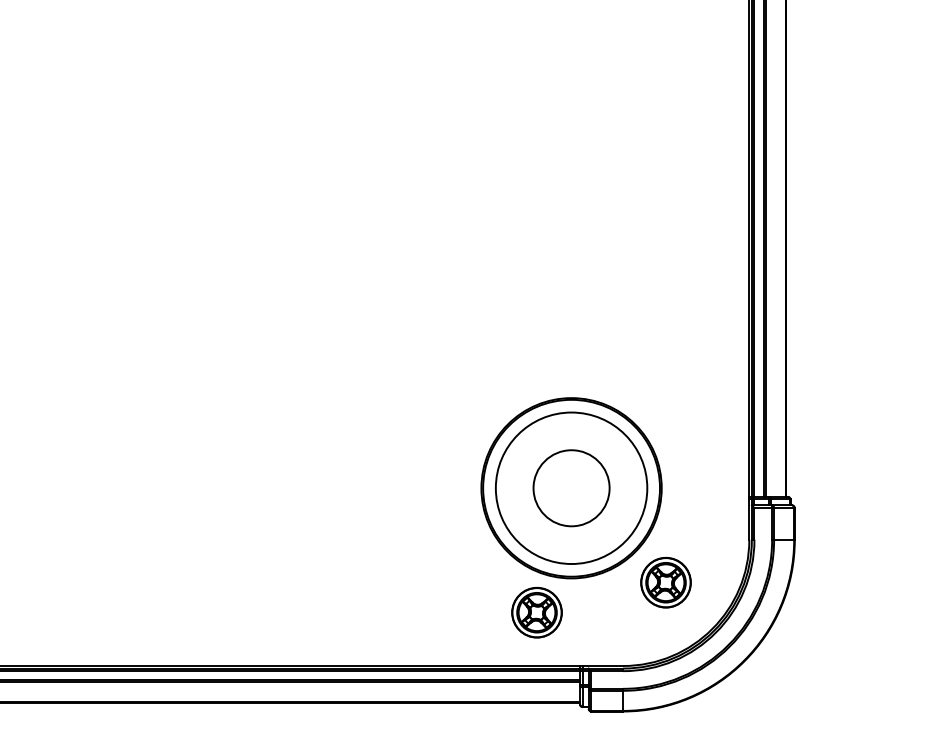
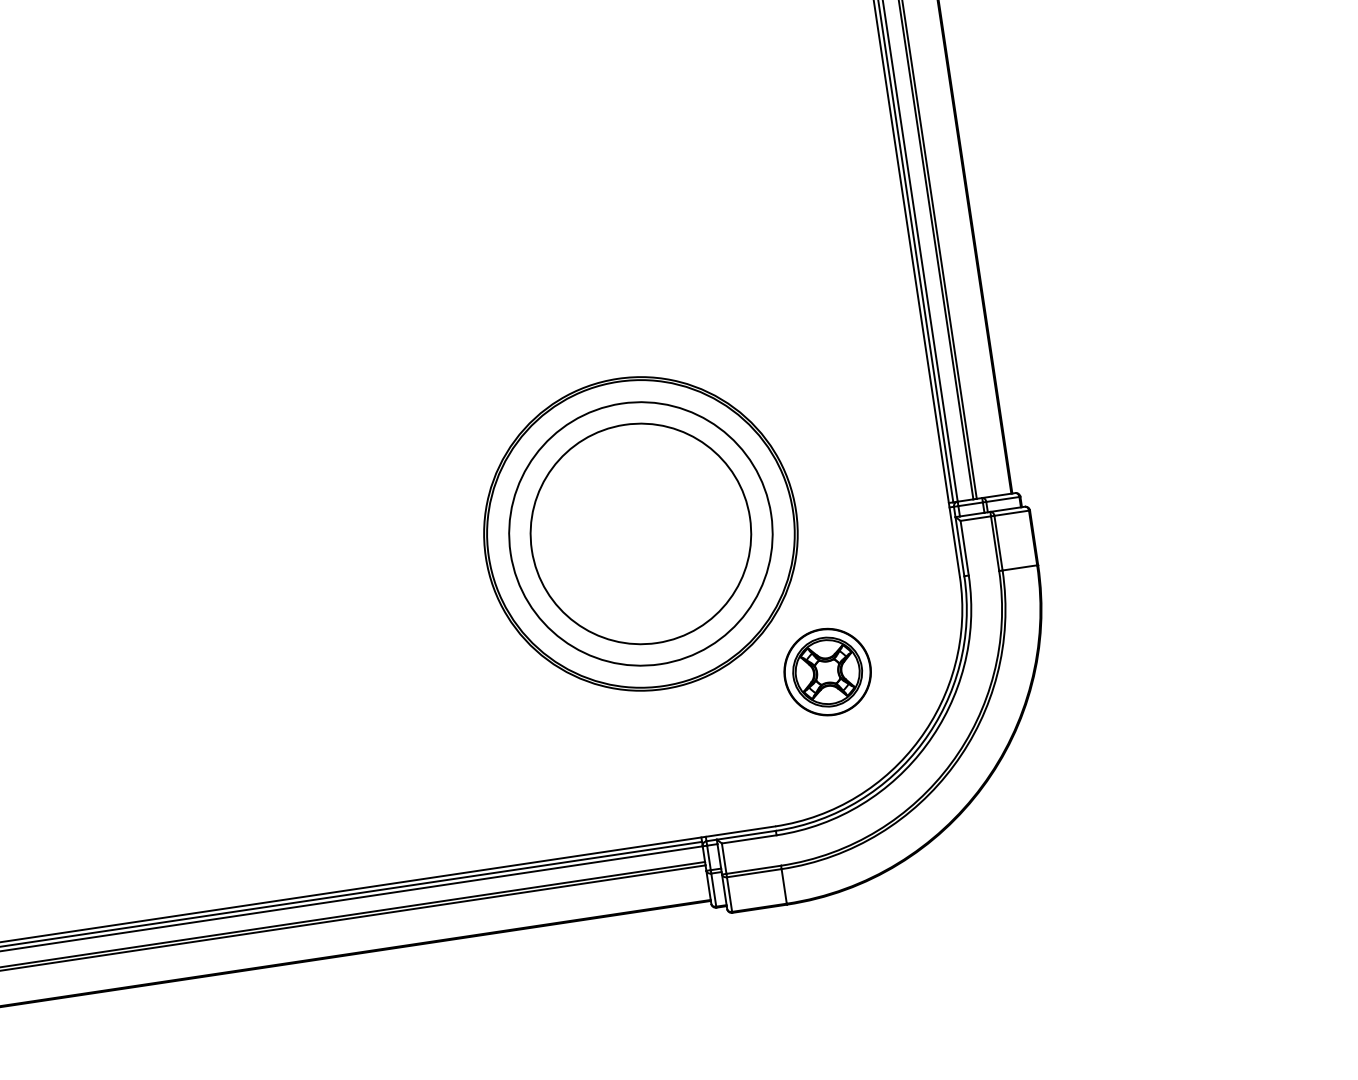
circle: (571, 487) -> (640, 532), size x1.67
part: (536, 612) -> (612, 756), removed

